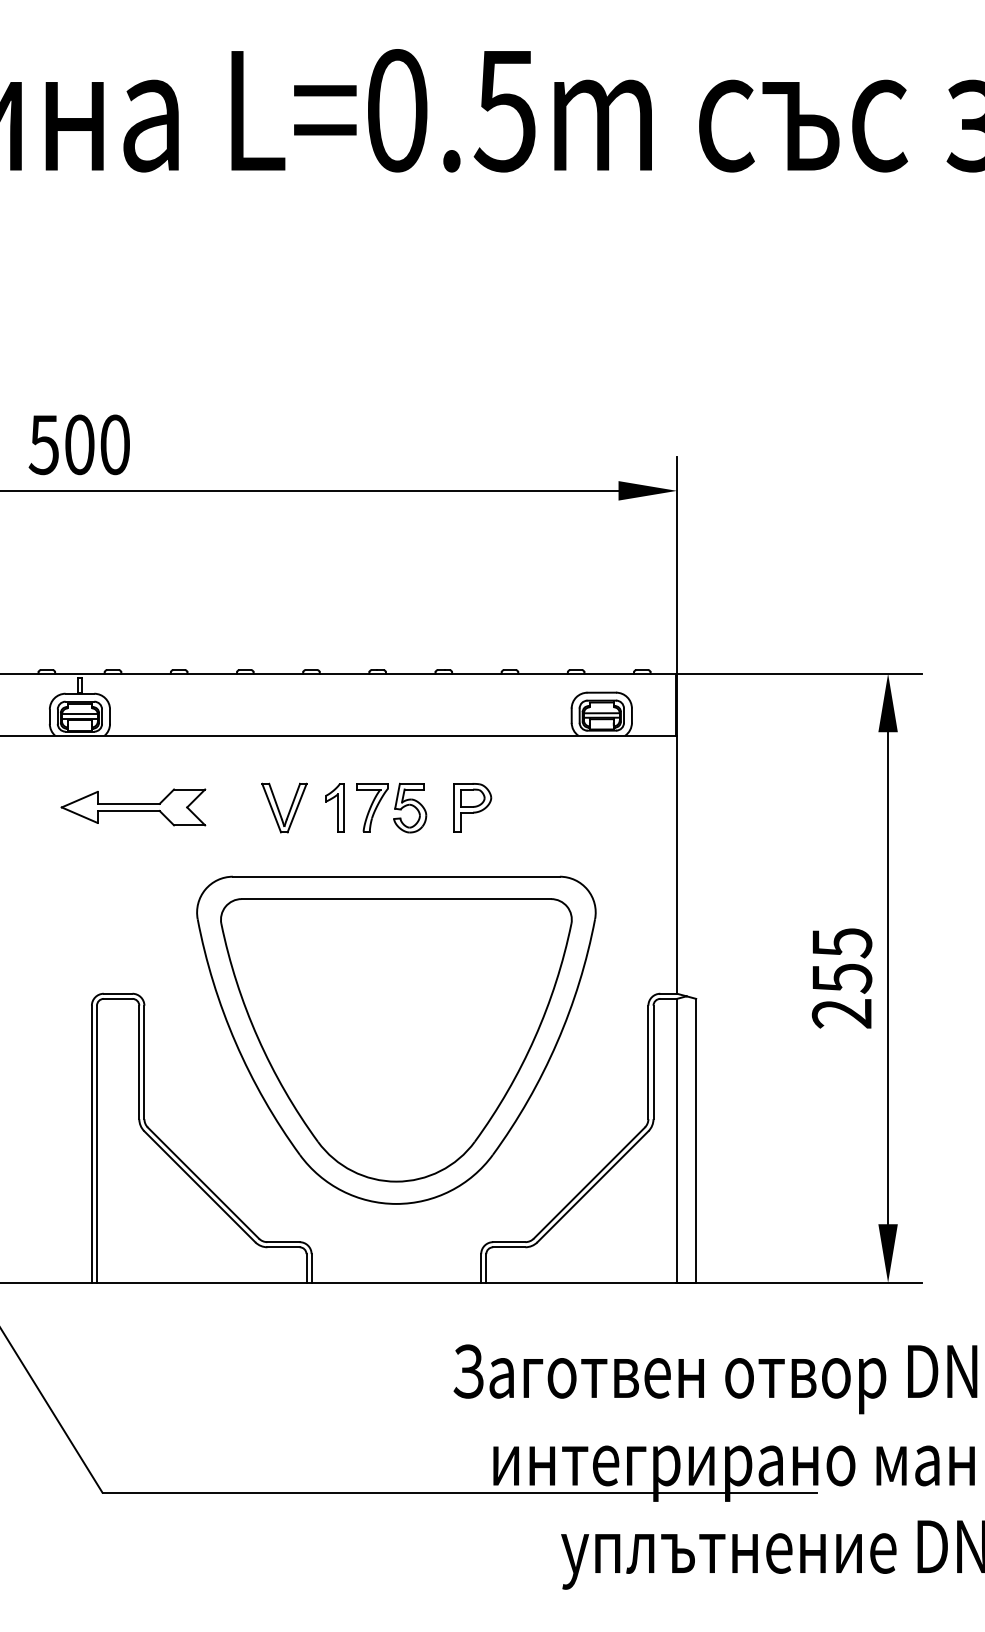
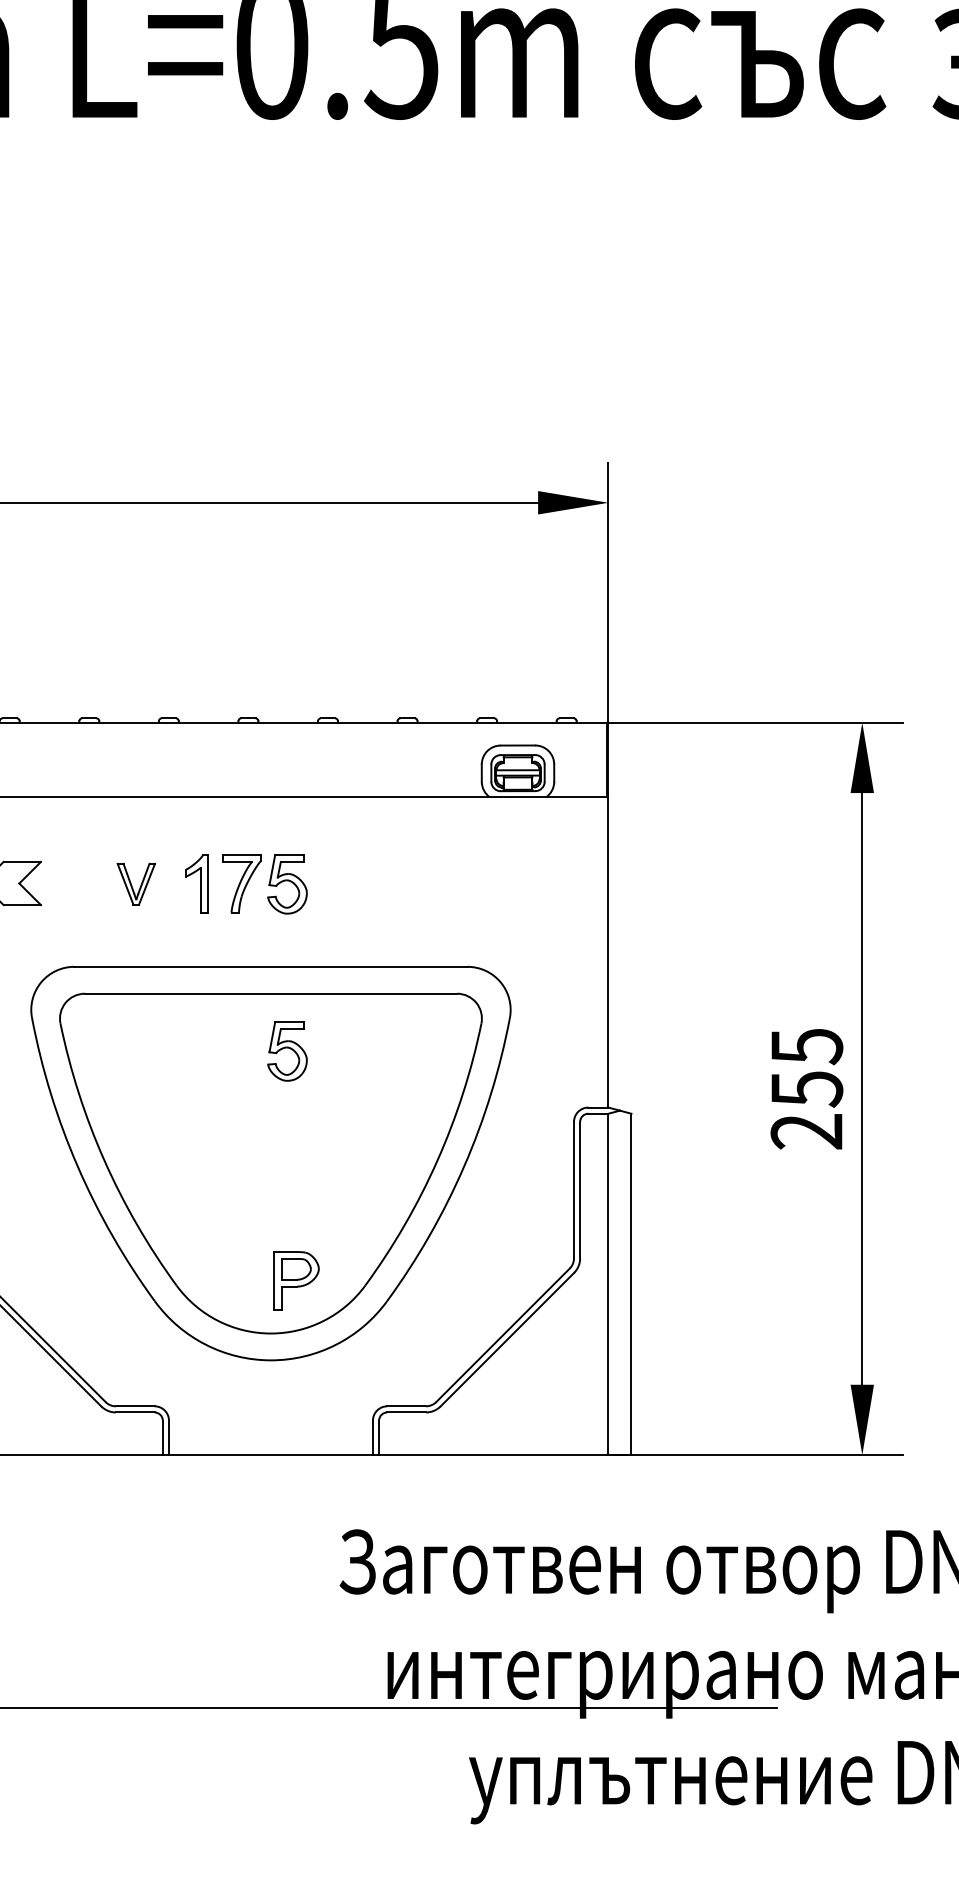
part: (284, 807) -> (136, 883), size x0.7
part: (472, 807) -> (296, 1280), moved
part: (410, 946) -> (287, 1050), added

